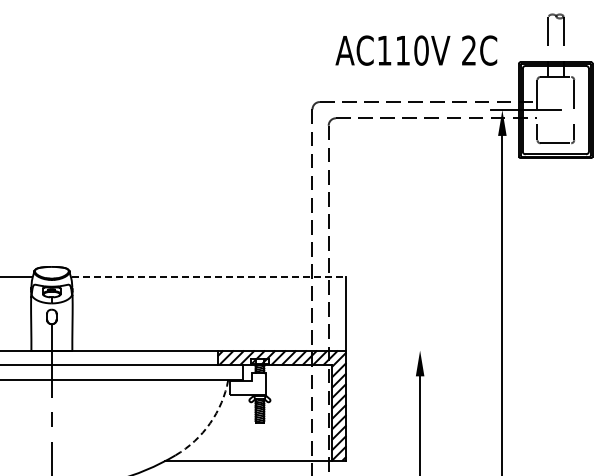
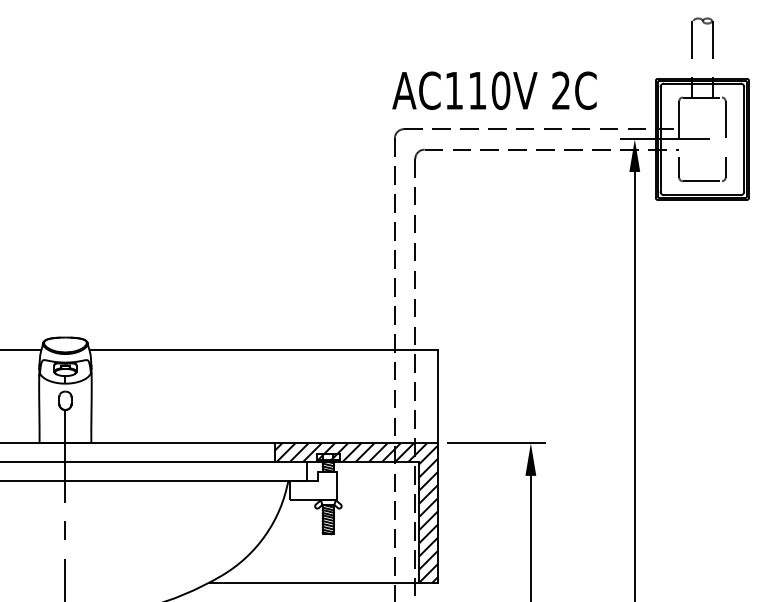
text: (416, 50) -> (494, 90), moved
line: (209, 276) -> (264, 349), dashed -> solid
line: (392, 350) -> (495, 443), added
arc: (210, 423) -> (265, 535), dashed -> solid

